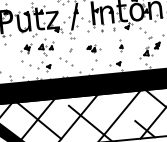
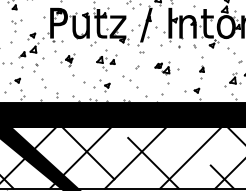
part: (120, 45) -> (201, 67), size x1.43
part: (93, 48) -> (166, 68), size x1.43
part: (26, 49) -> (67, 60), moved

